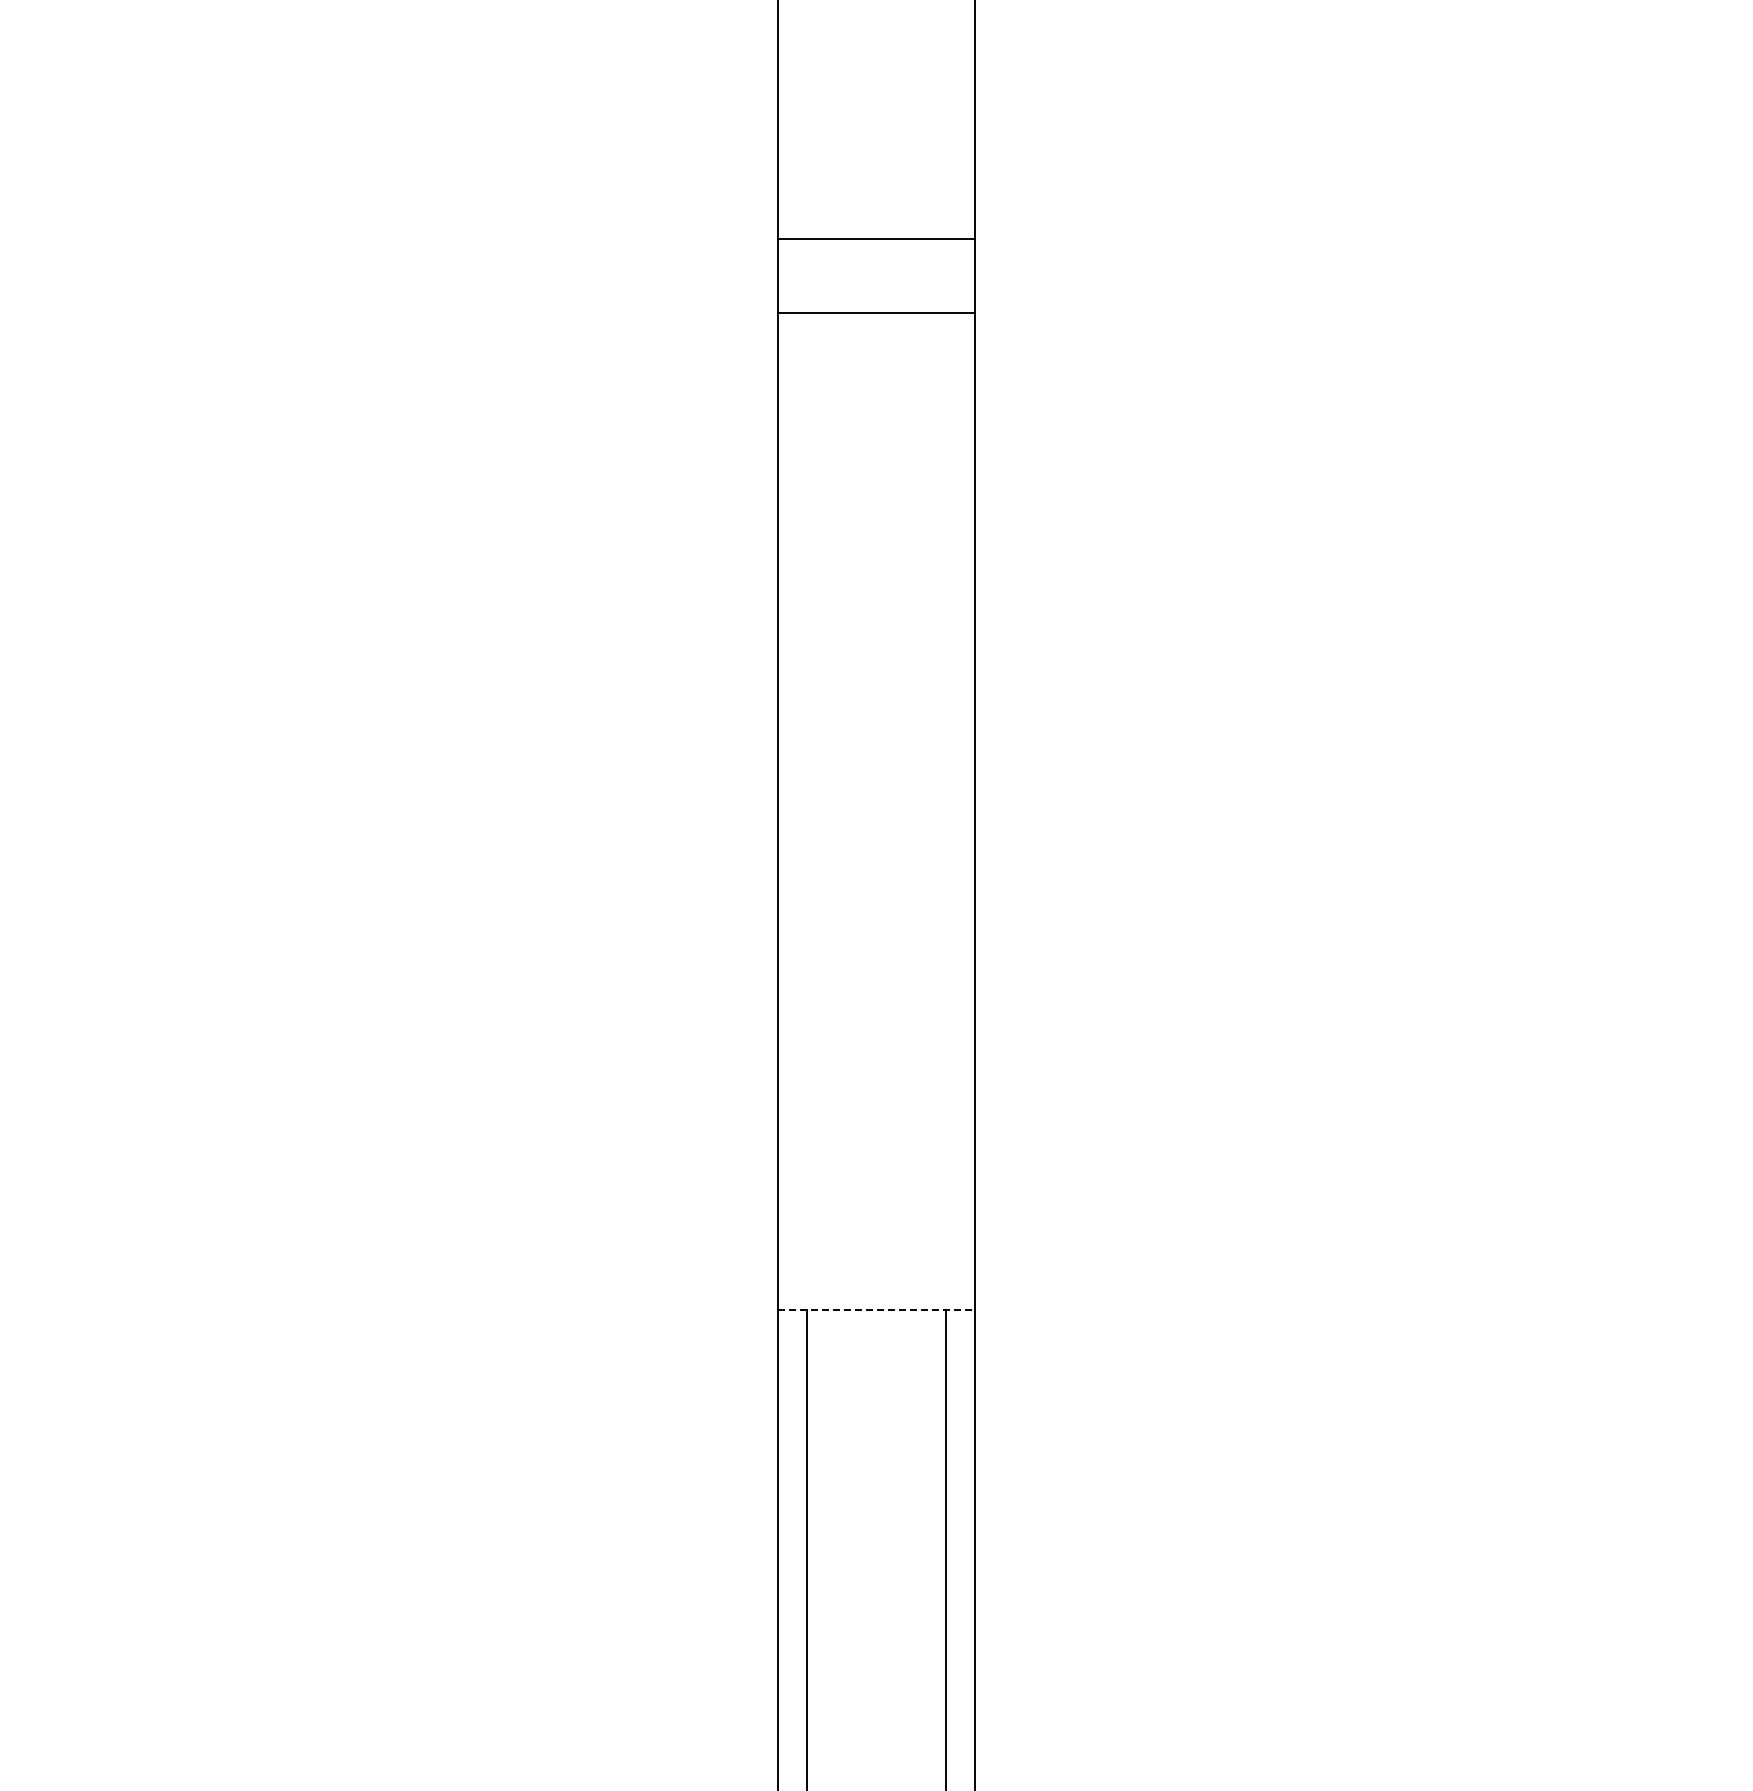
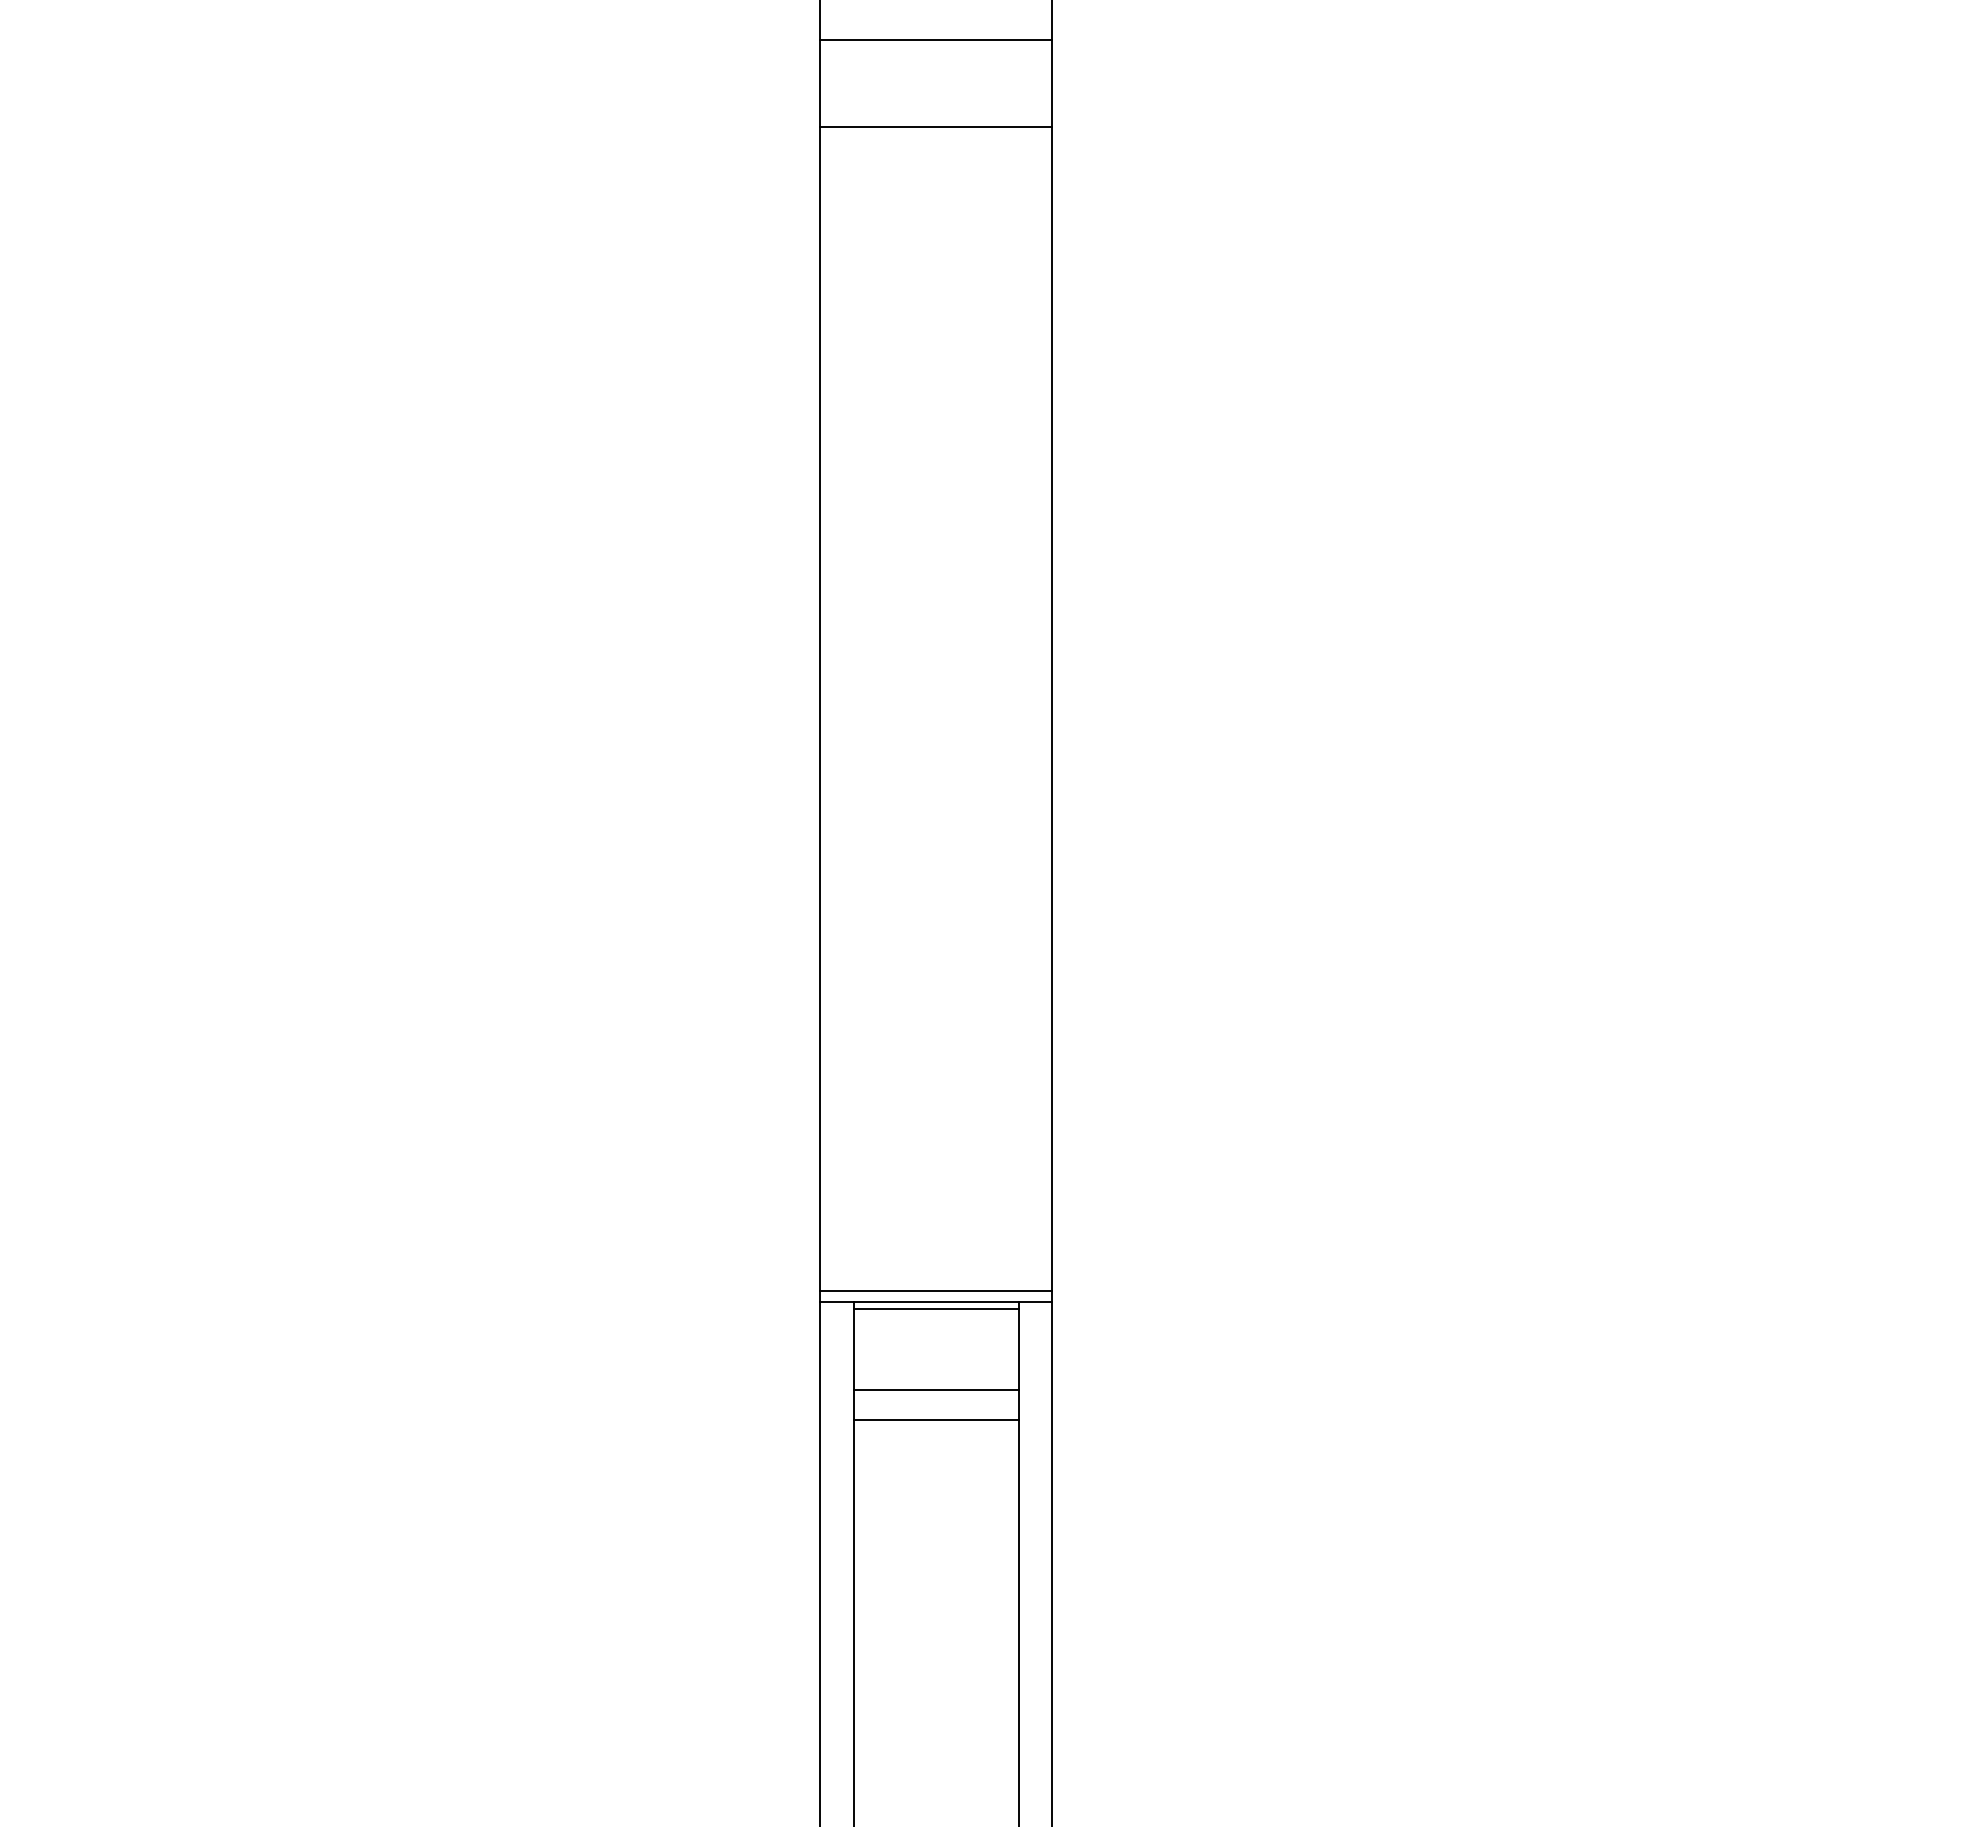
line: (876, 1300) -> (936, 1290), added
line: (876, 1310) -> (936, 1302), dashed -> solid
line: (876, 1315) -> (936, 1308), added
line: (876, 1384) -> (936, 1389), added
line: (876, 1410) -> (936, 1420), added

